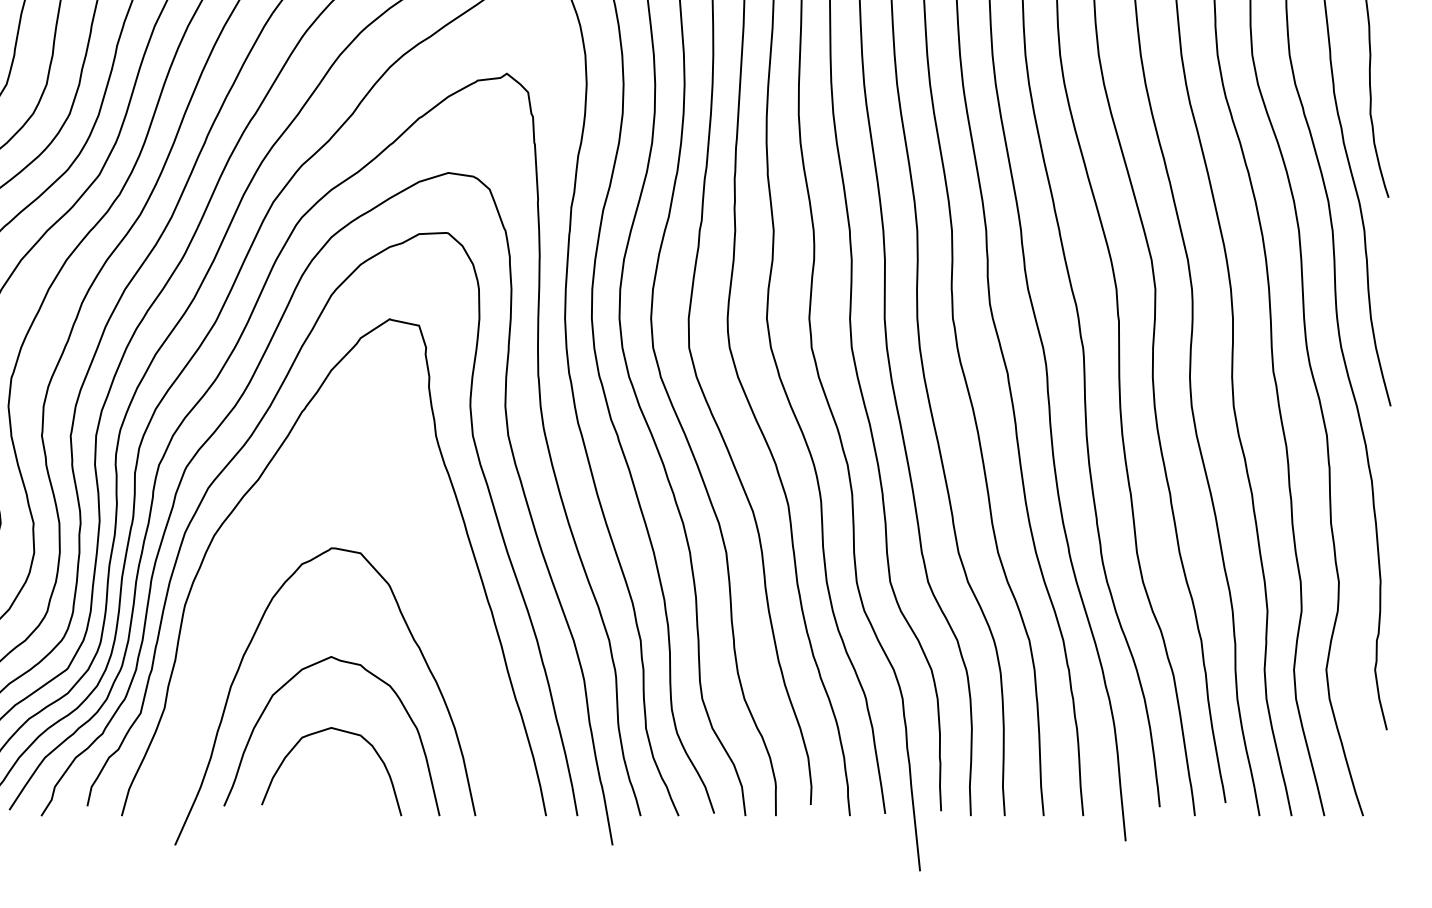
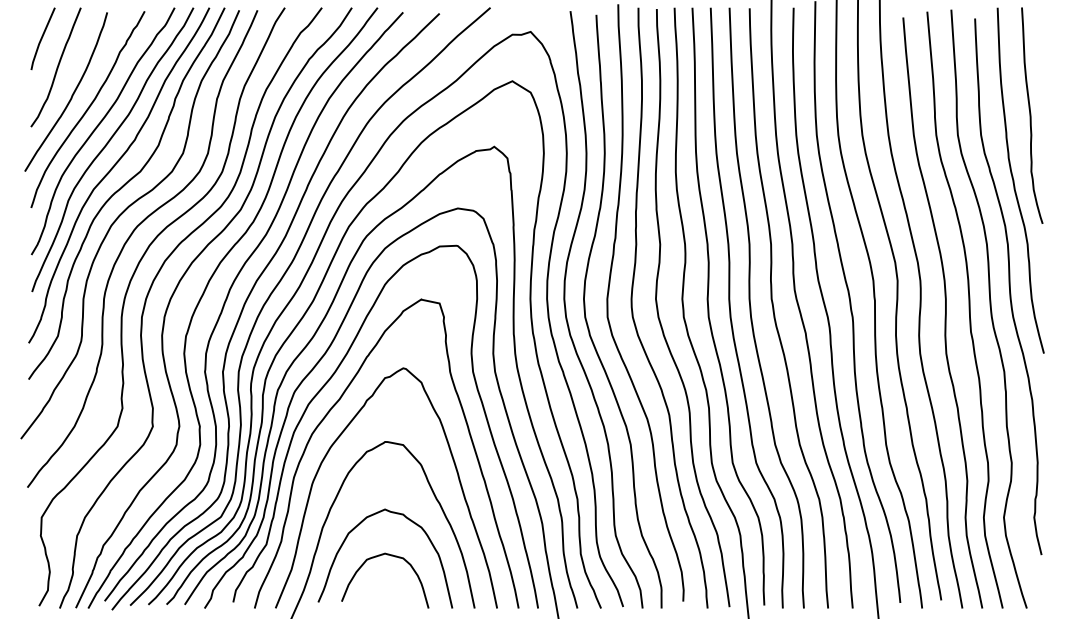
curve: (240, 566) -> (328, 453), added

